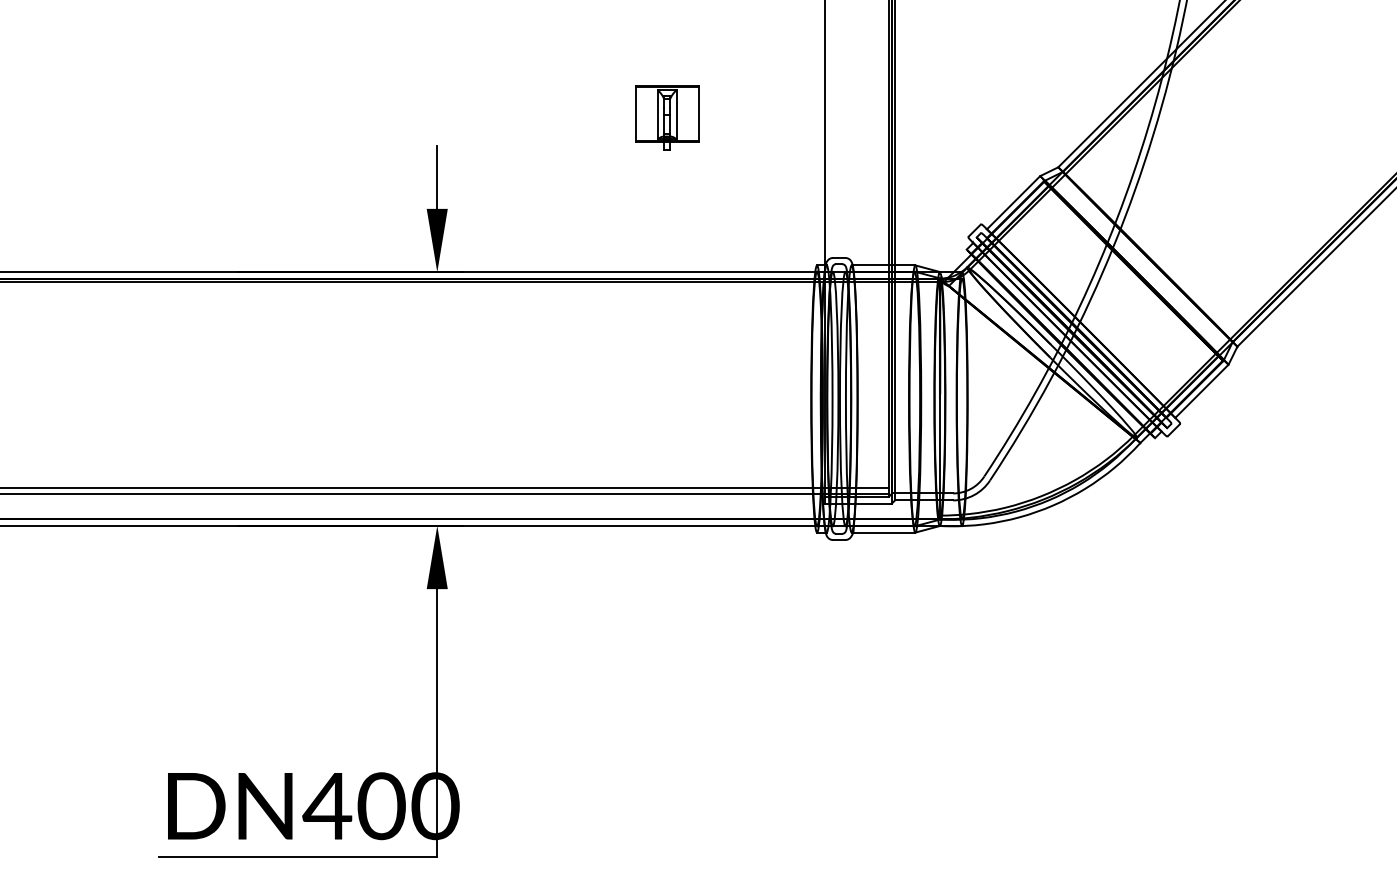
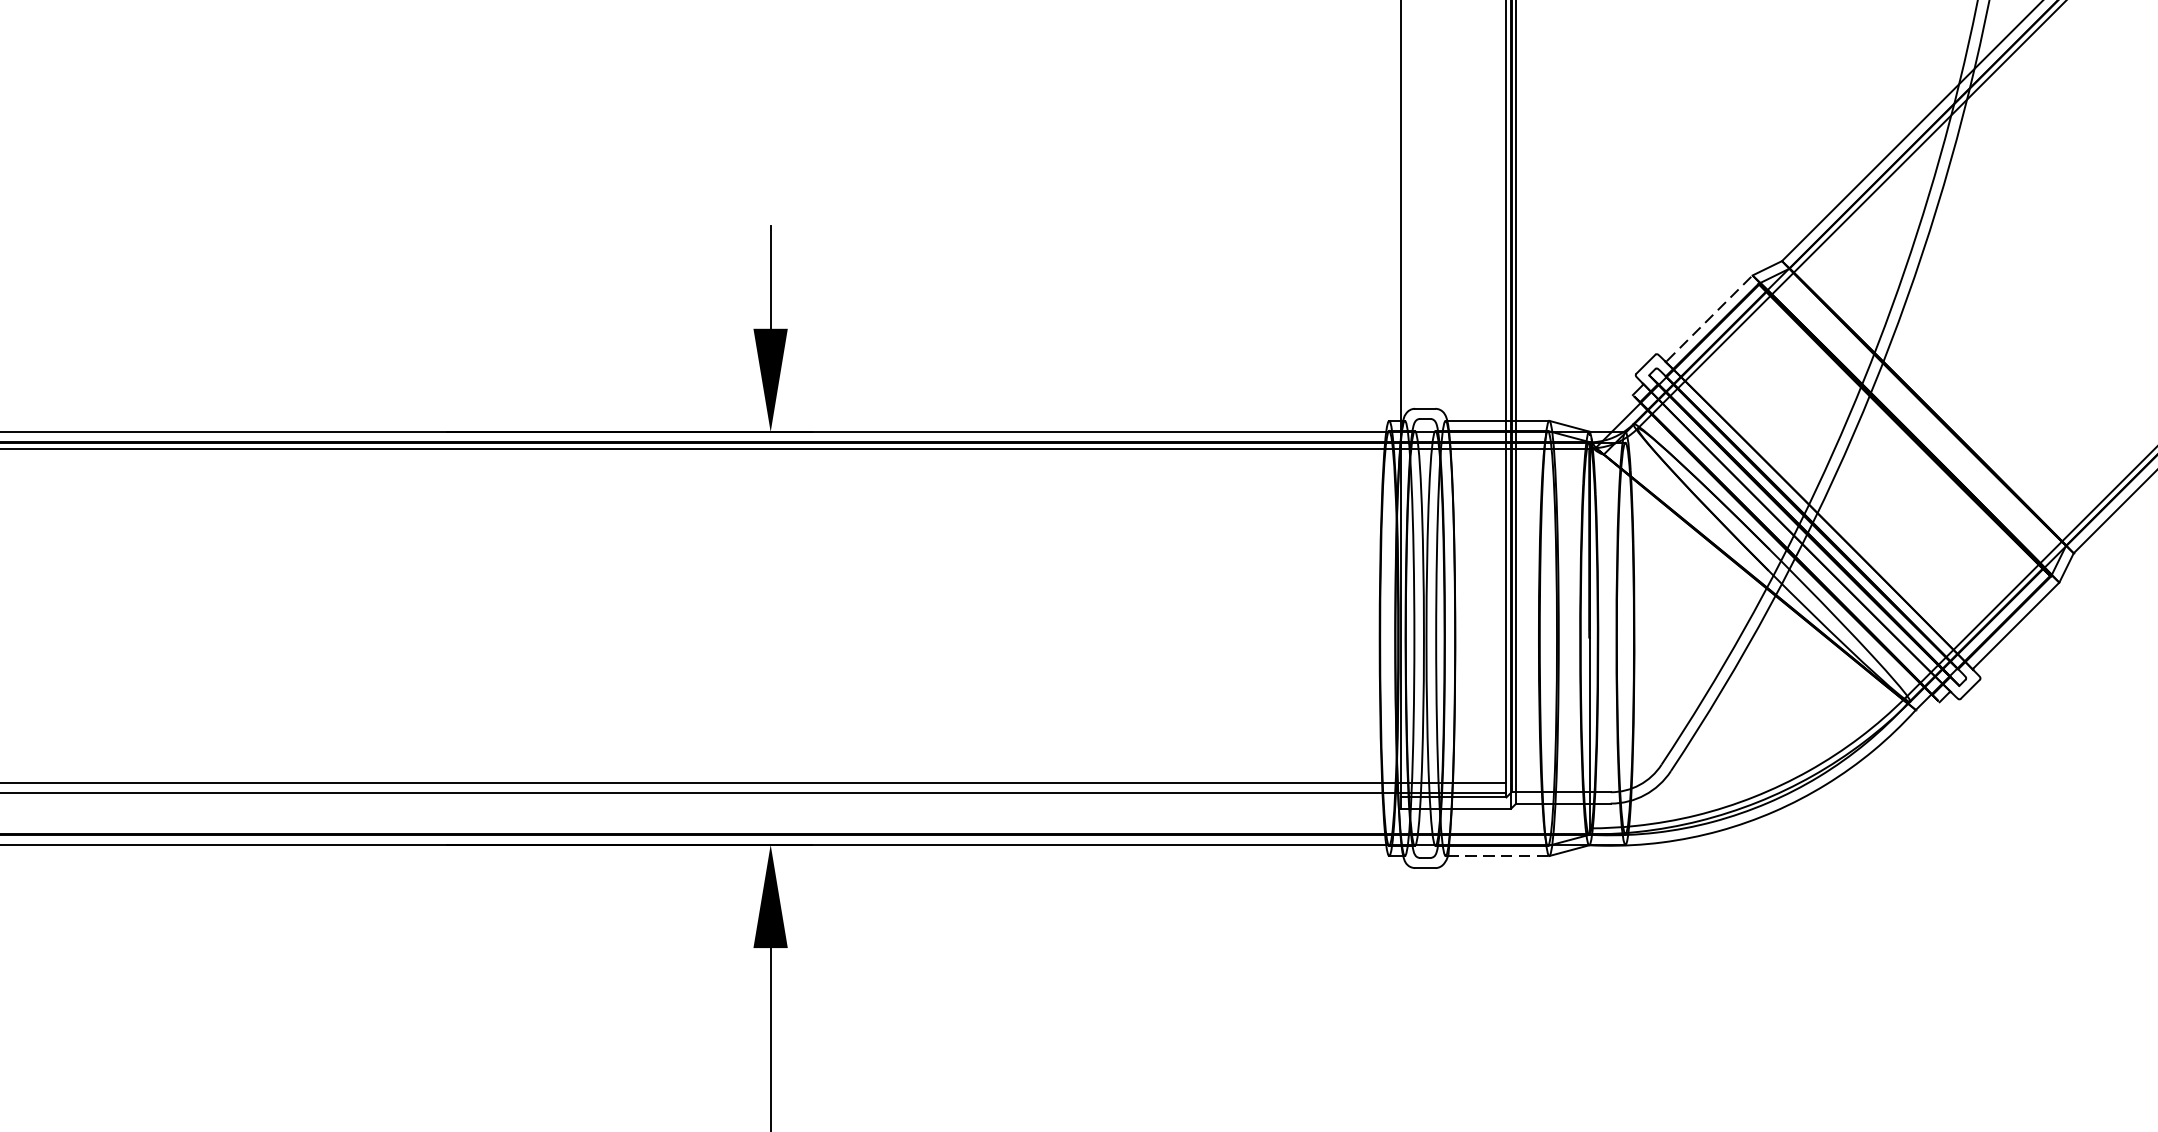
part: (667, 117) -> (1145, 179), removed
line: (1014, 201) -> (1710, 316), solid -> dashed
line: (884, 532) -> (1498, 855), solid -> dashed

